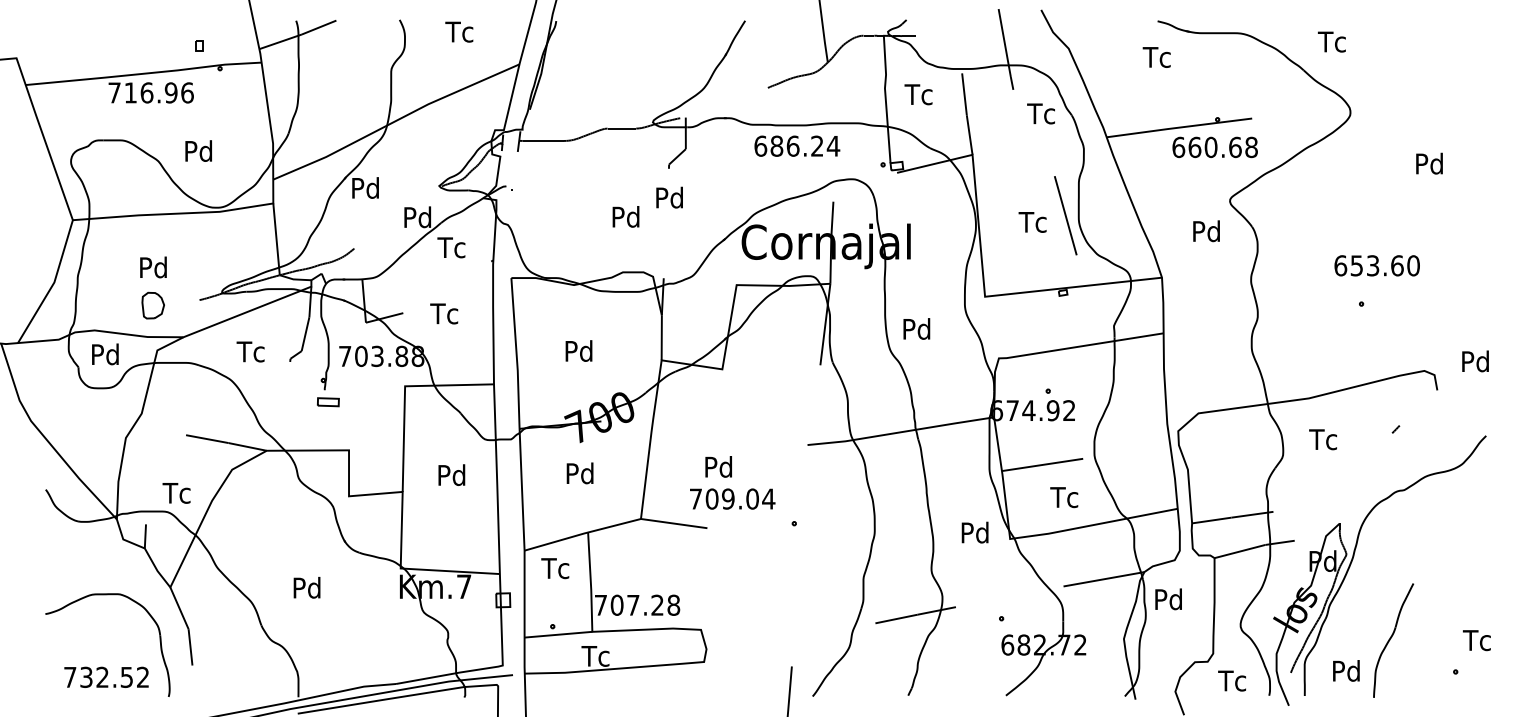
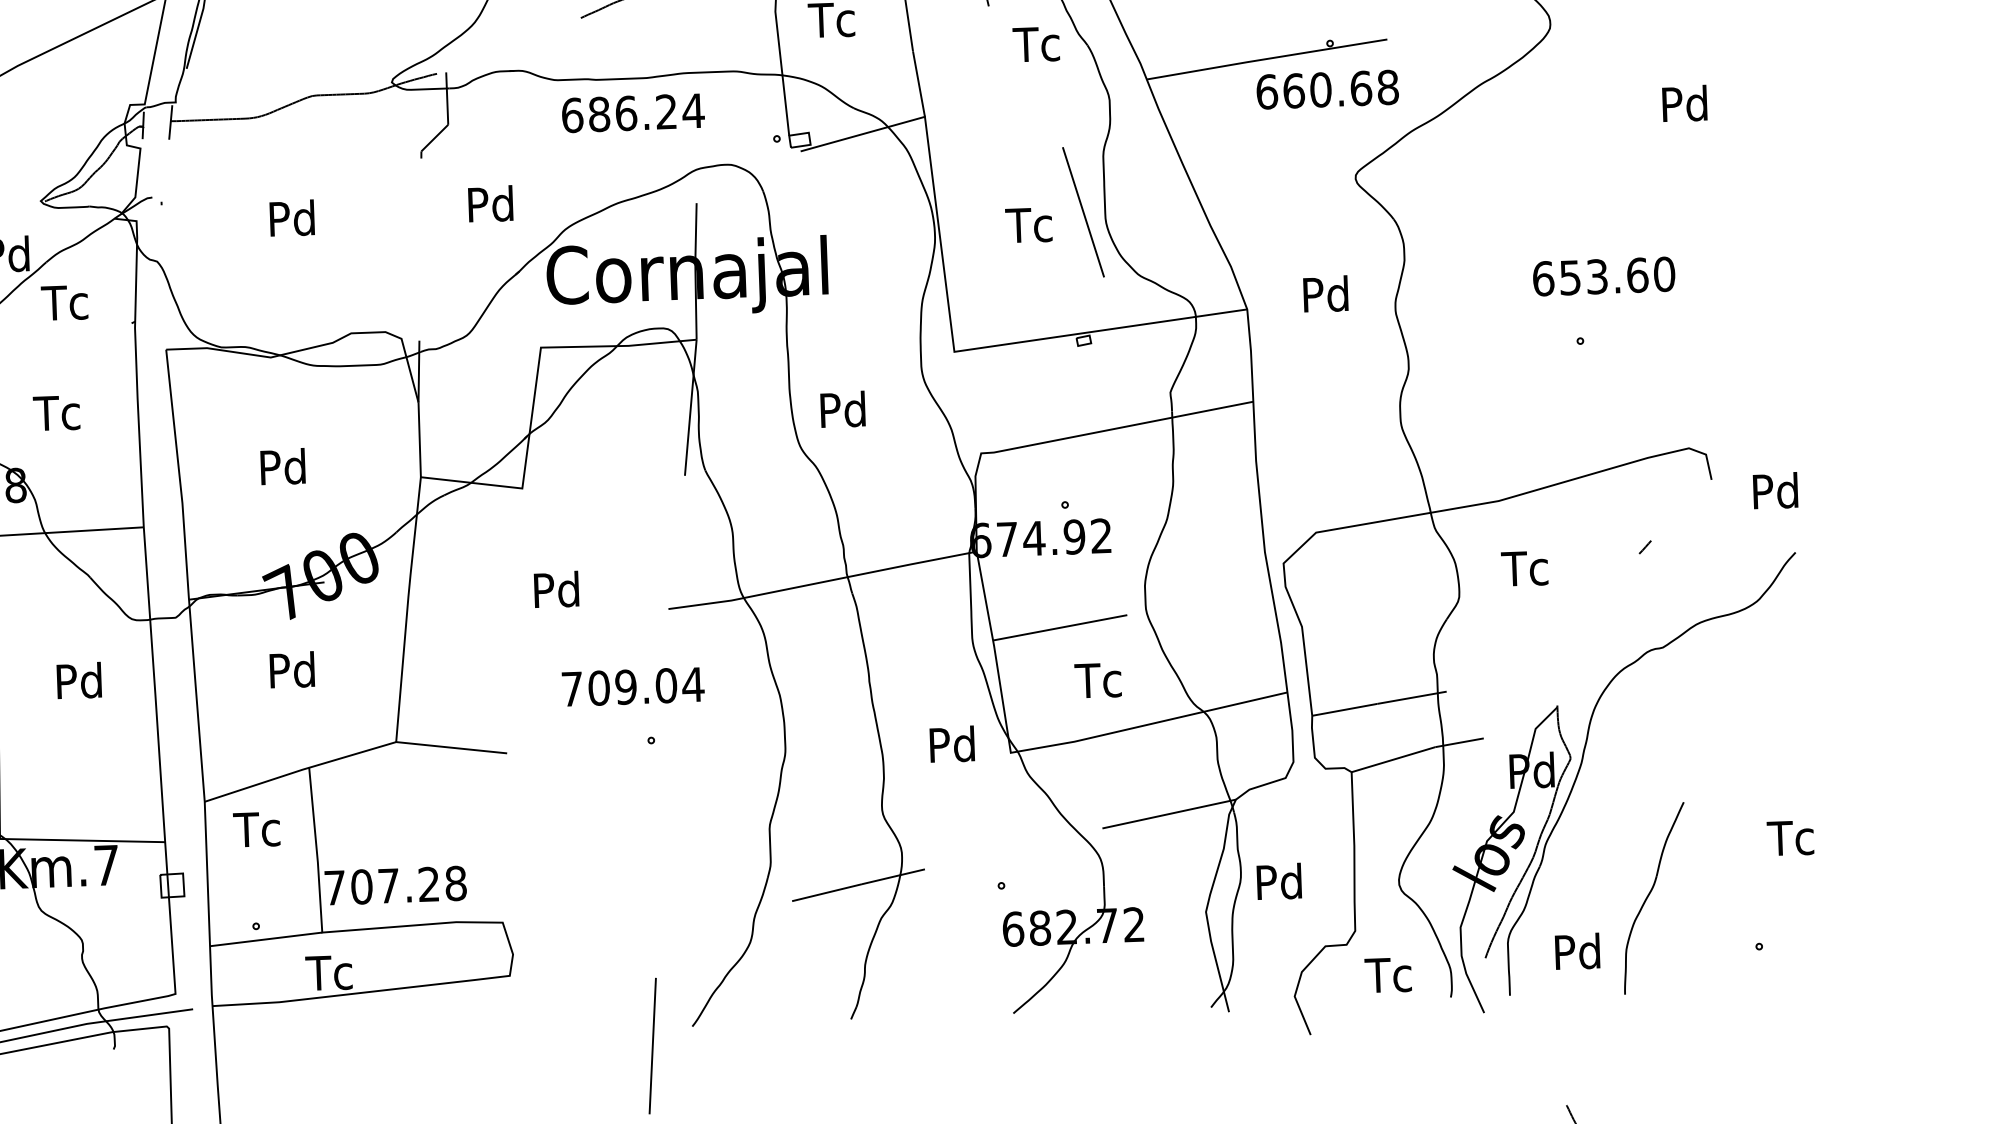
text: (669, 197) -> (490, 203), moved
text: (625, 216) -> (291, 217), moved
text: (1206, 231) -> (1325, 294), moved
text: (1475, 361) -> (1775, 491), moved
text: (718, 466) -> (556, 588), moved
text: (732, 498) -> (632, 685), moved
text: (1168, 599) -> (1279, 881), moved
text: (1476, 640) -> (1789, 838), moved

